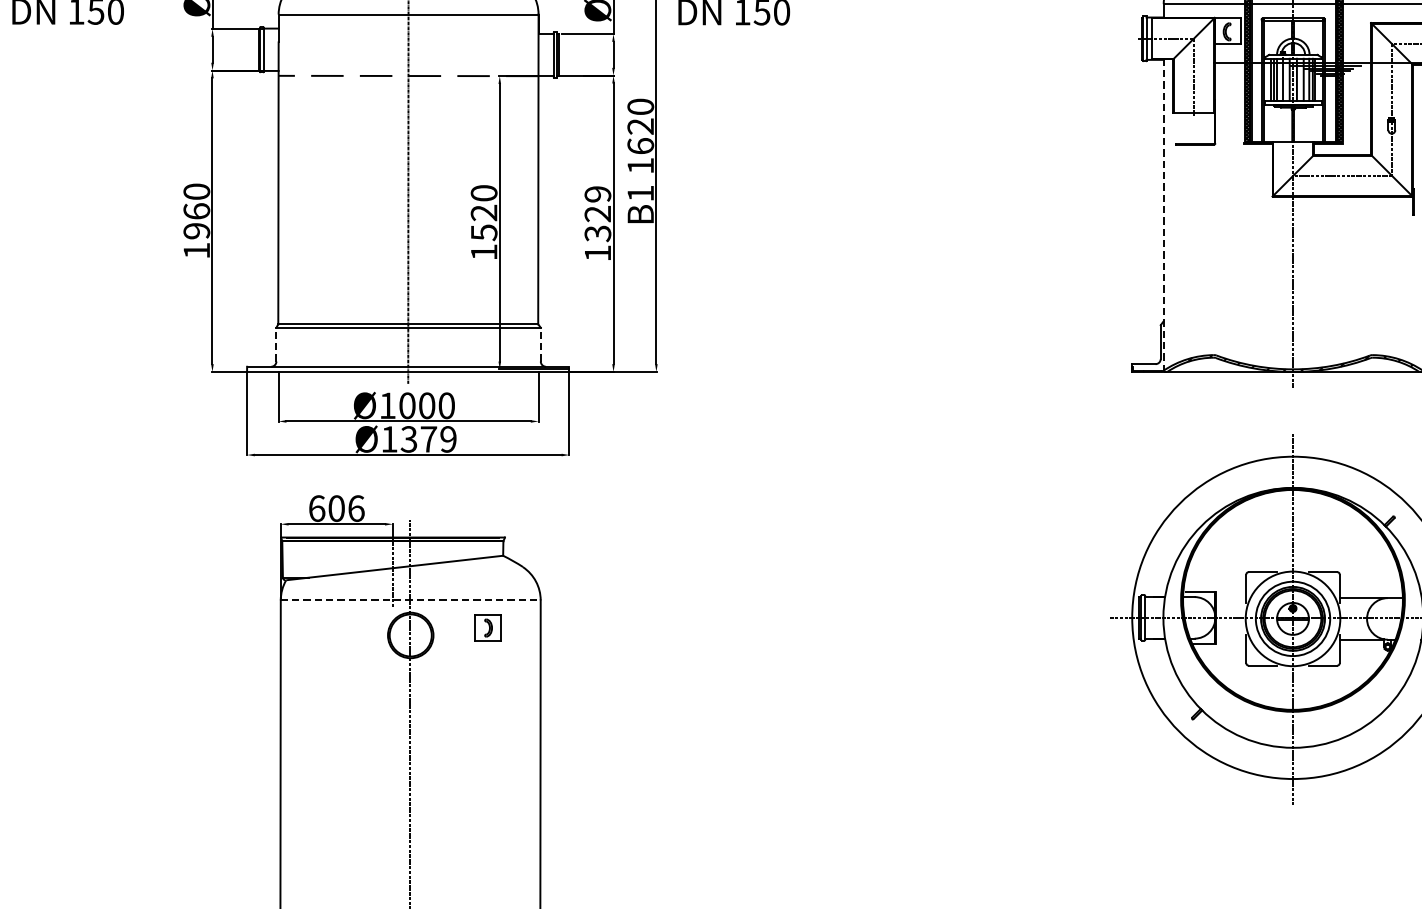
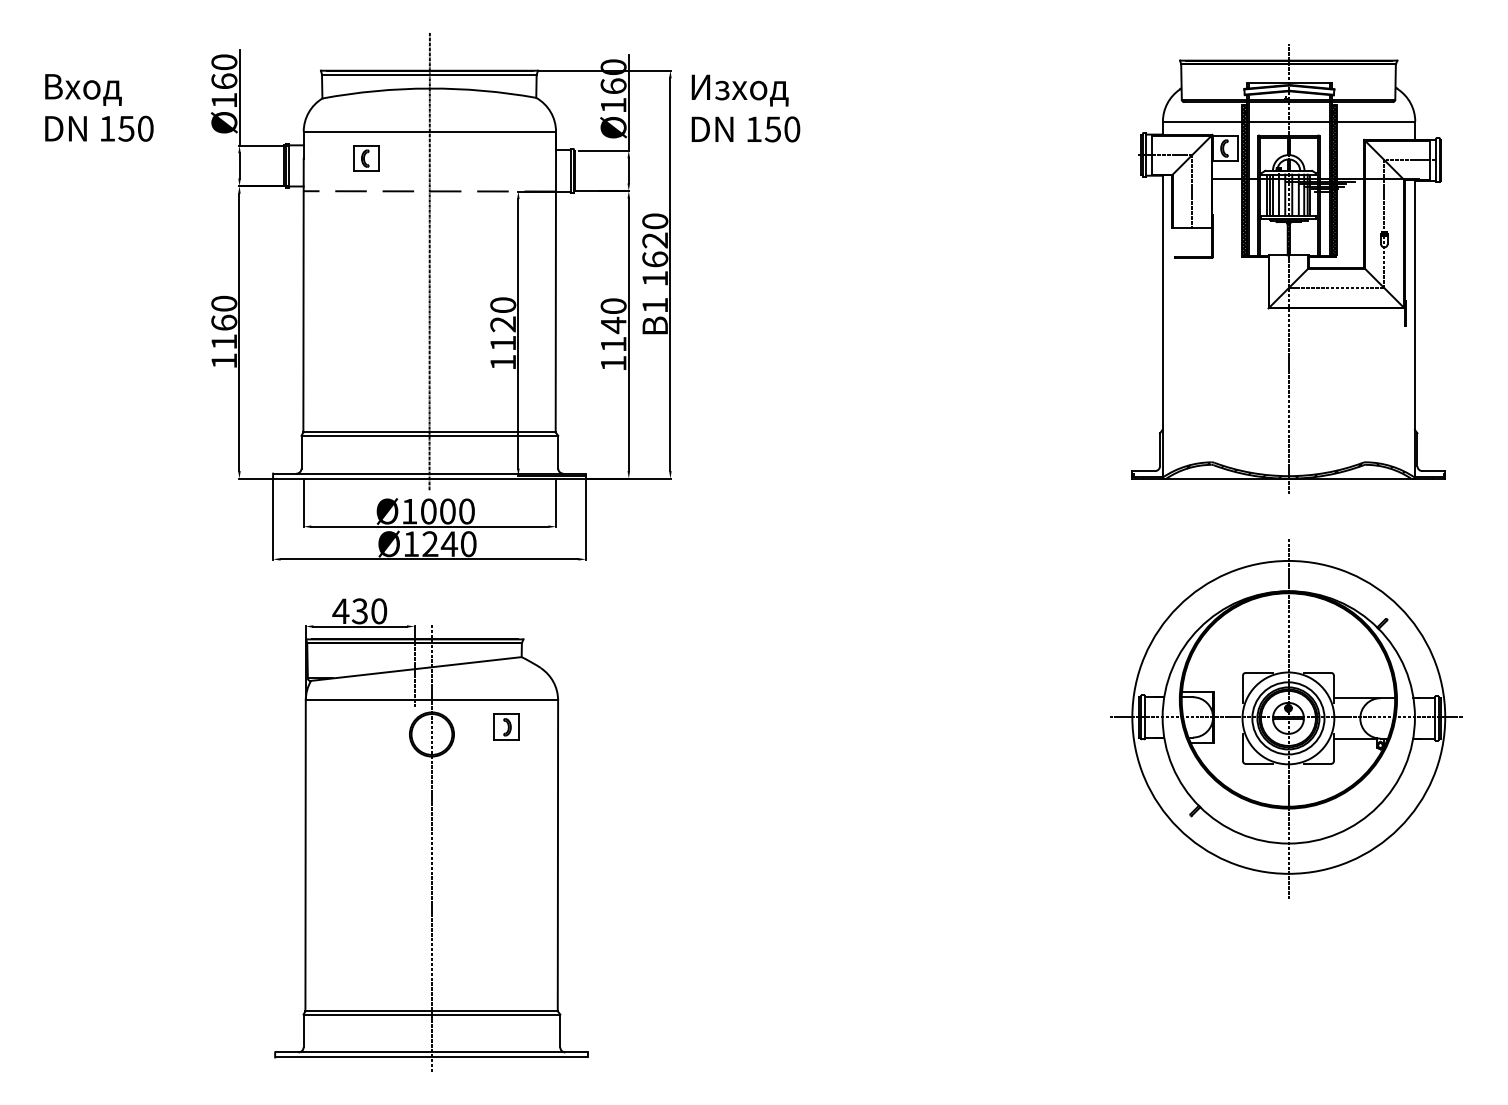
part: (343, 42) -> (366, 158), added
text: (597, 214) -> (613, 325), 1329 -> 1140
line: (1163, 215) -> (1162, 326), dashed -> solid
text: (197, 230) -> (224, 341), 1960 -> 1160
text: (484, 232) -> (503, 343), 1520 -> 1120
line: (276, 343) -> (301, 451), dashed -> solid
line: (541, 343) -> (558, 451), dashed -> solid
text: (428, 439) -> (449, 544), Ø1379 -> Ø1240
text: (336, 508) -> (359, 611), 606 -> 430
line: (411, 600) -> (432, 700), dashed -> solid

